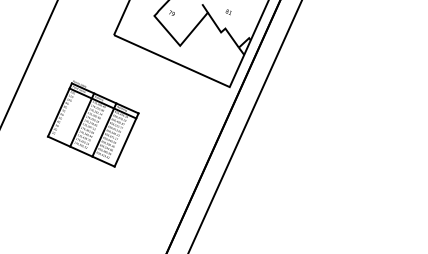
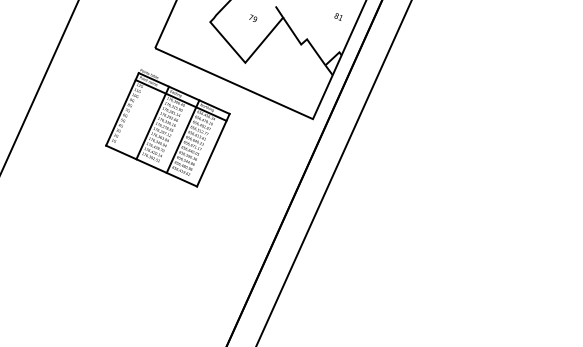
text: (228, 11) -> (338, 16), moved
text: (172, 12) -> (253, 17), moved
part: (92, 124) -> (167, 128), moved

